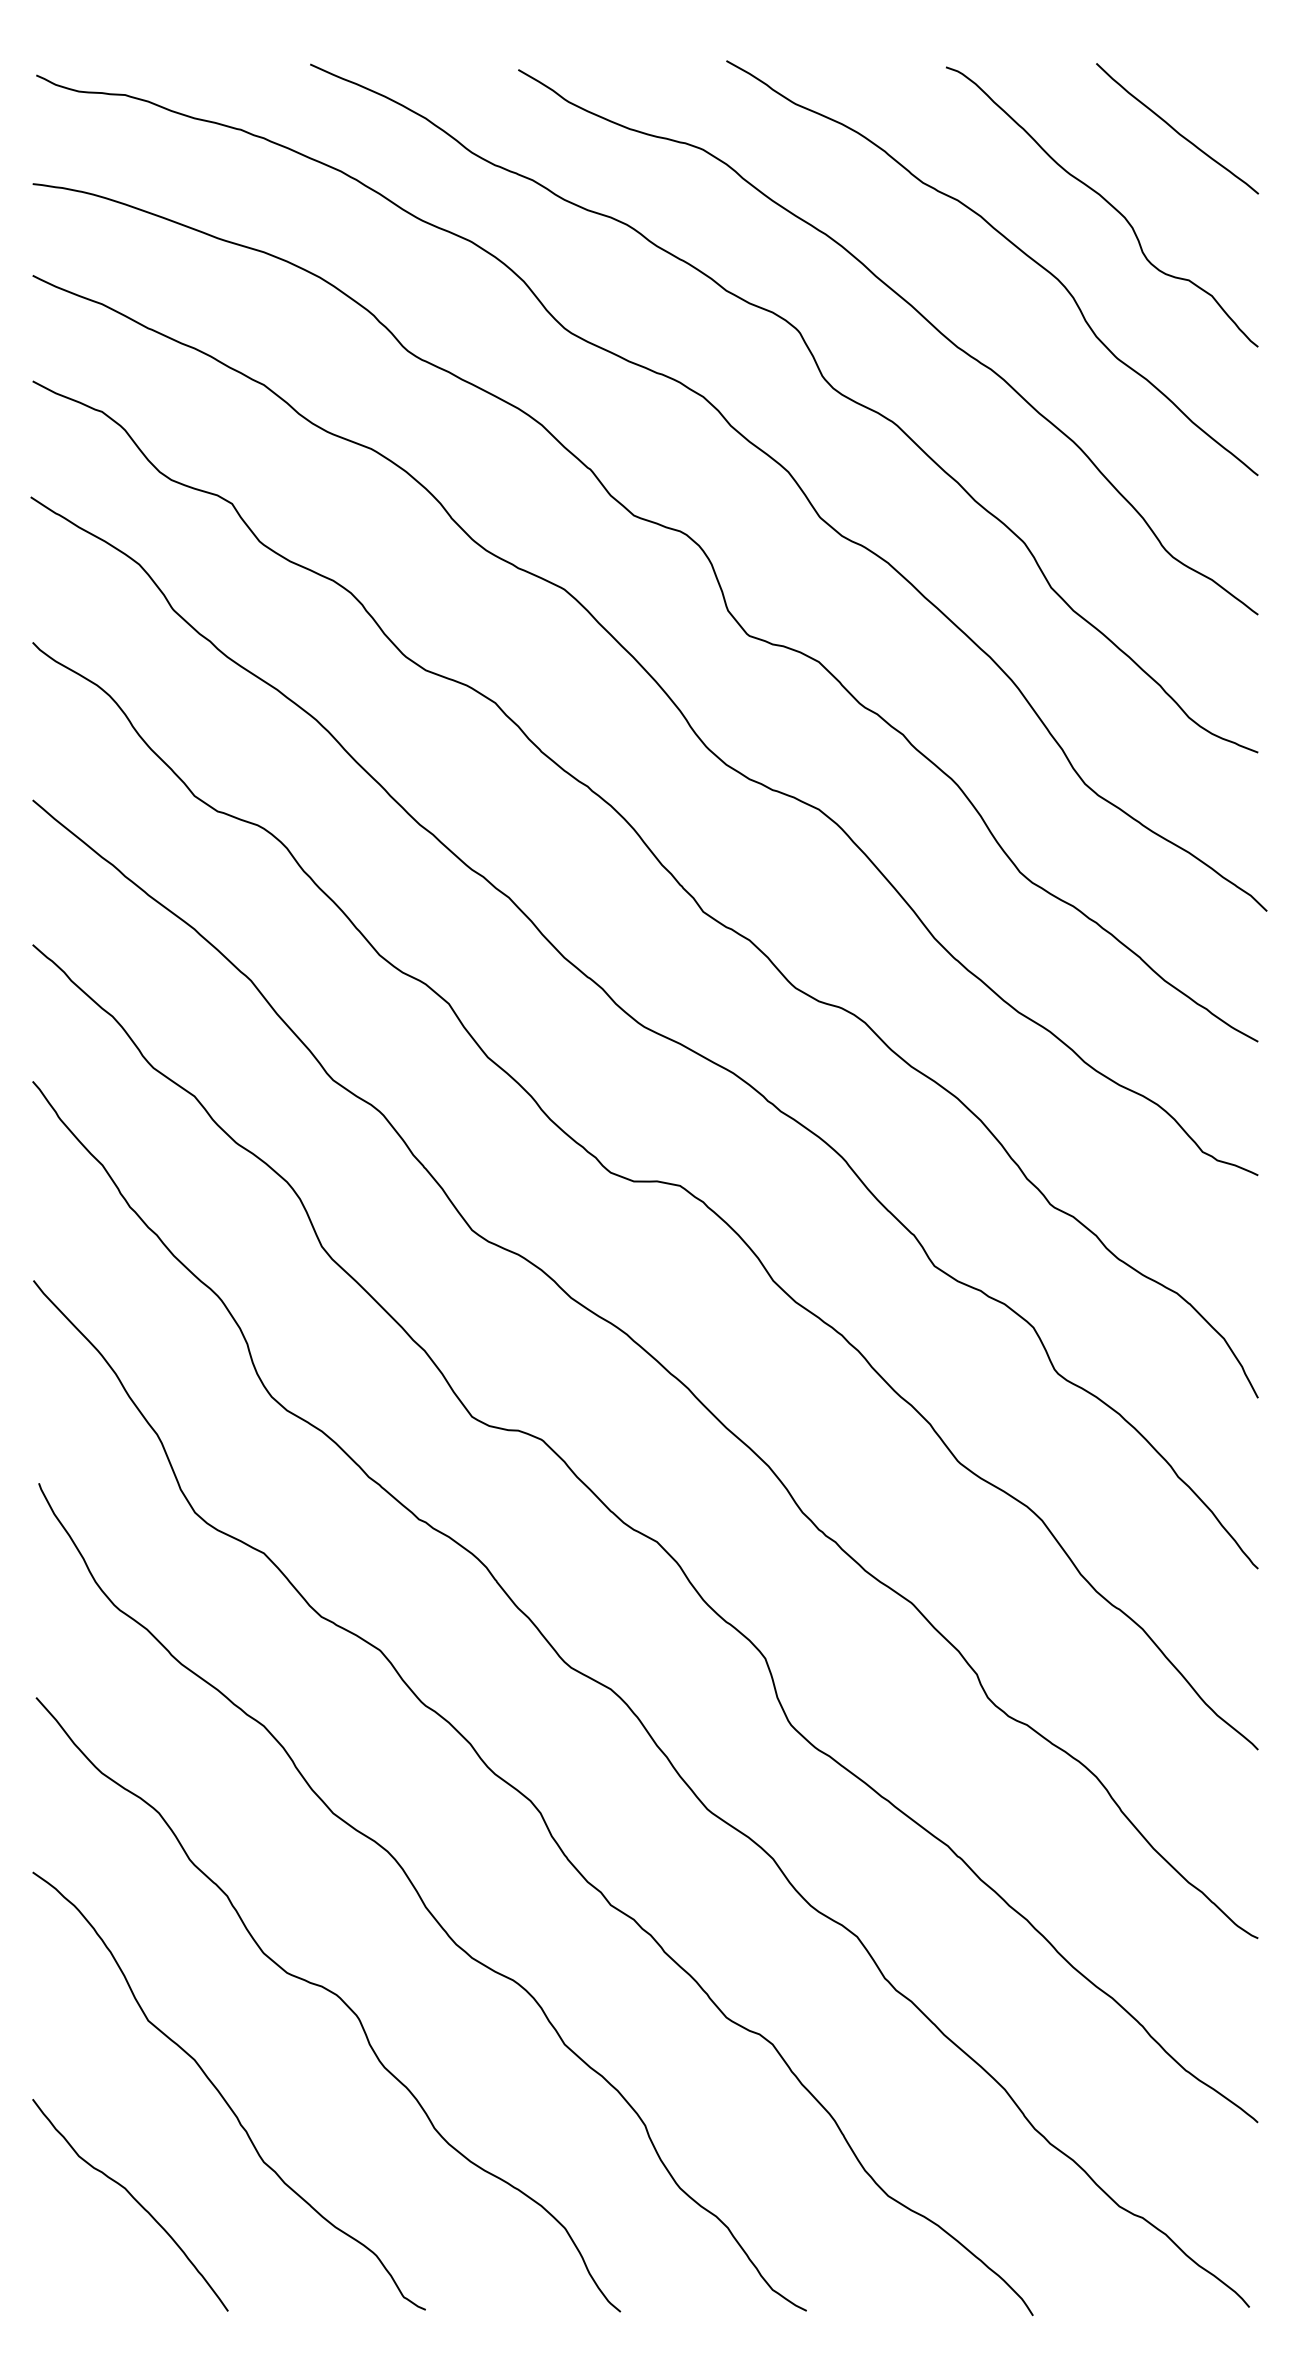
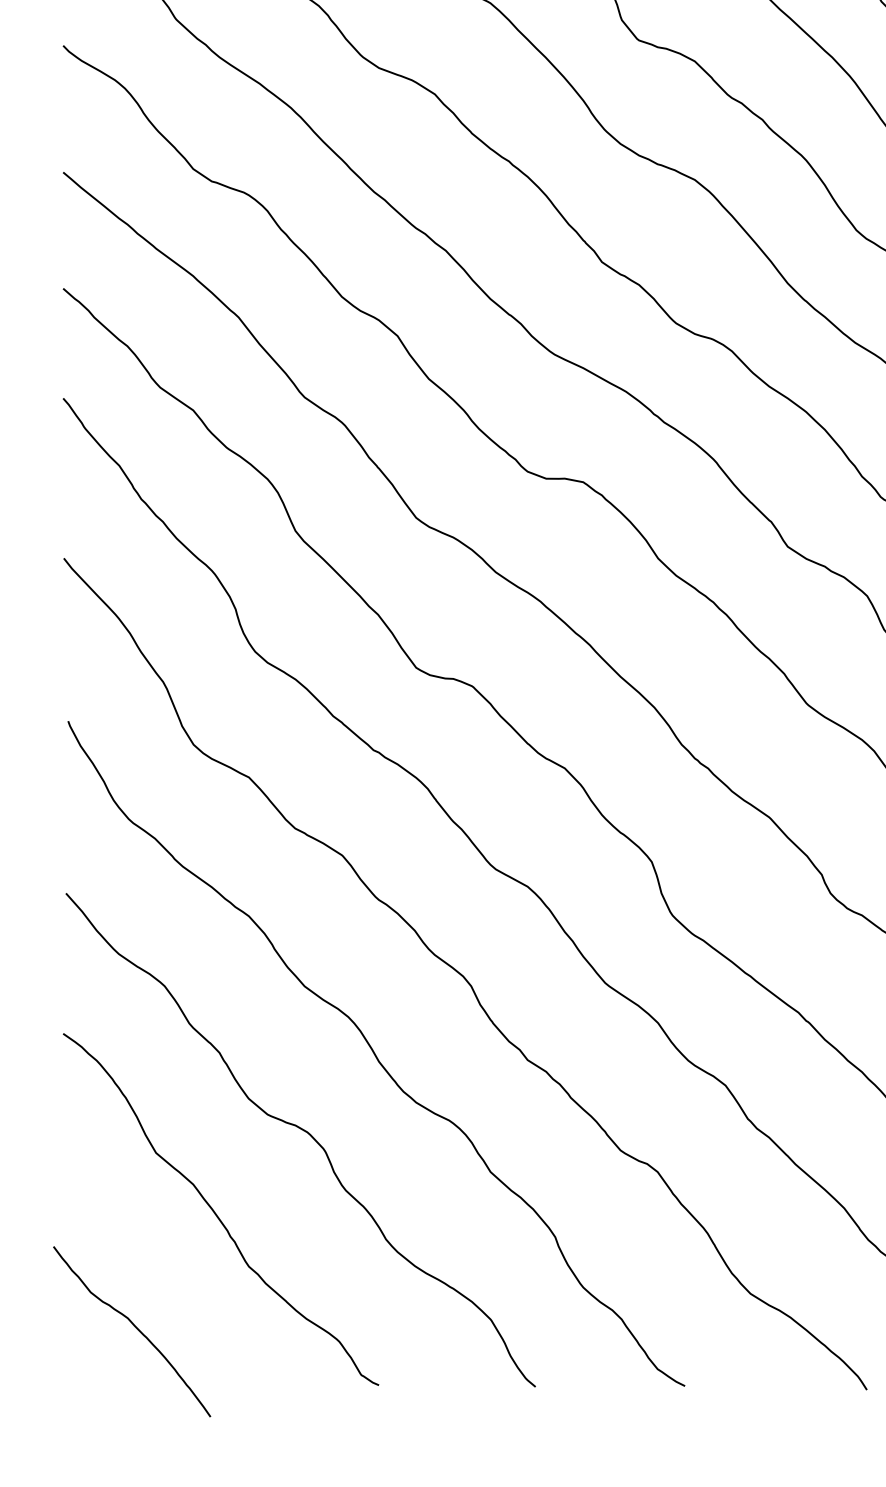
curve: (134, 2200) -> (135, 1327), moved

